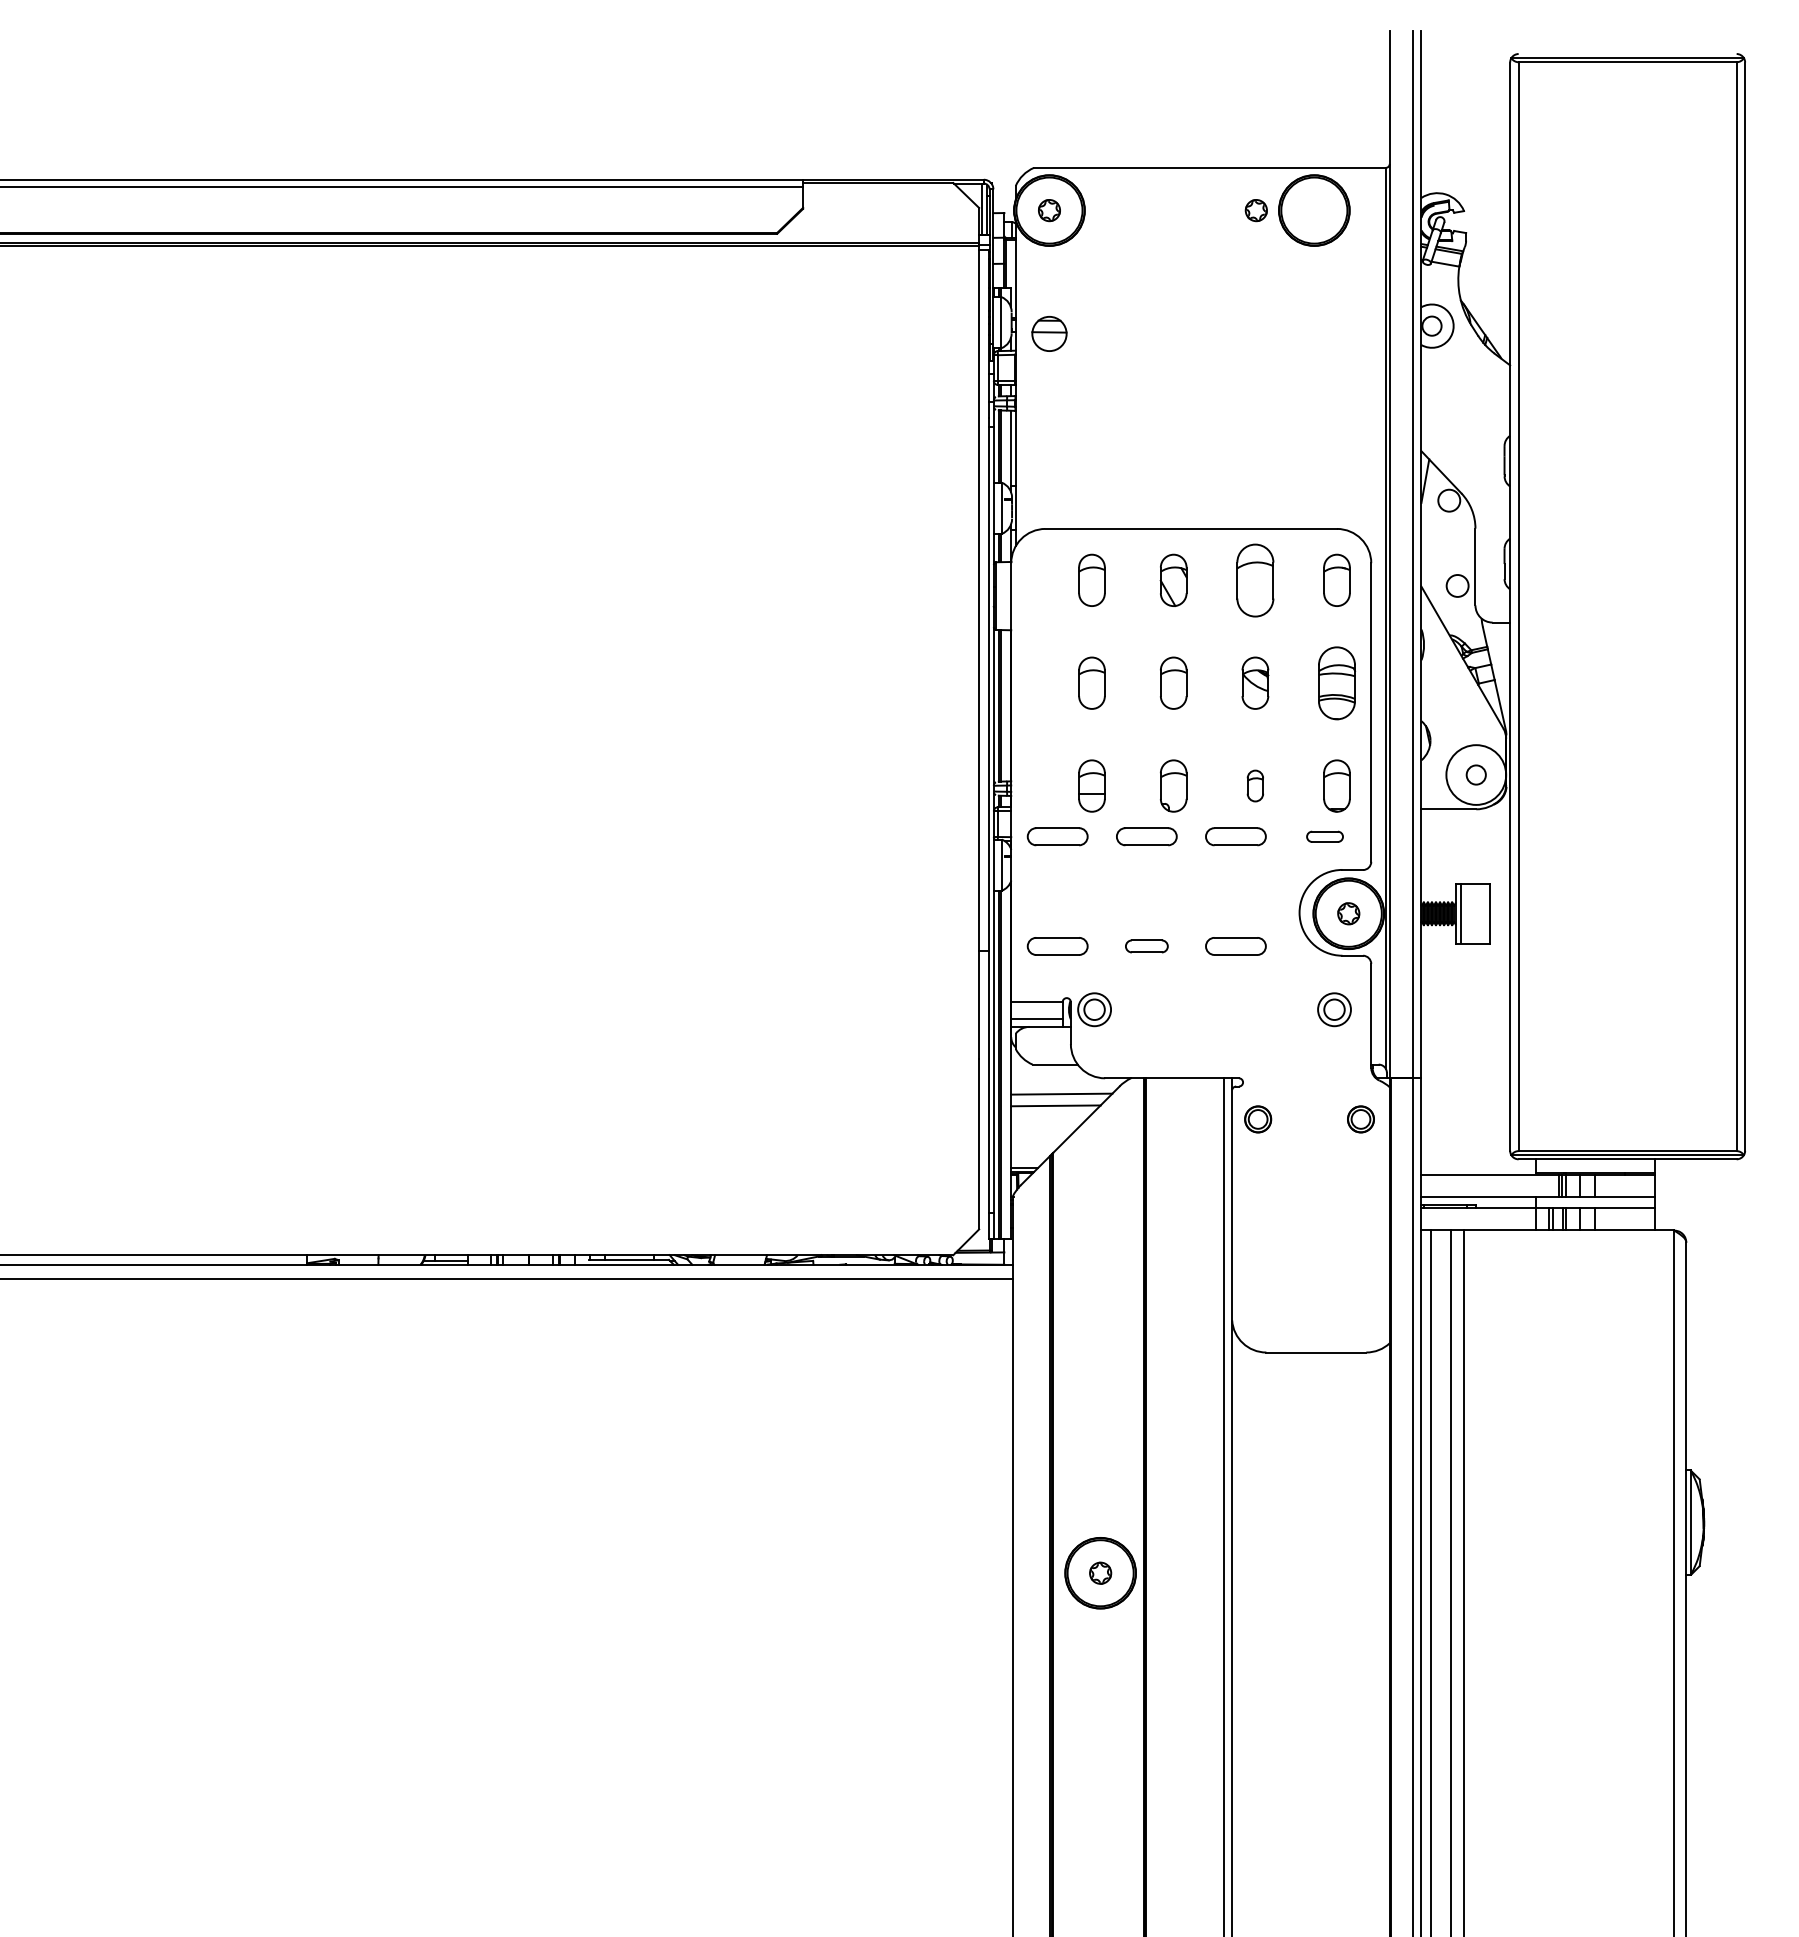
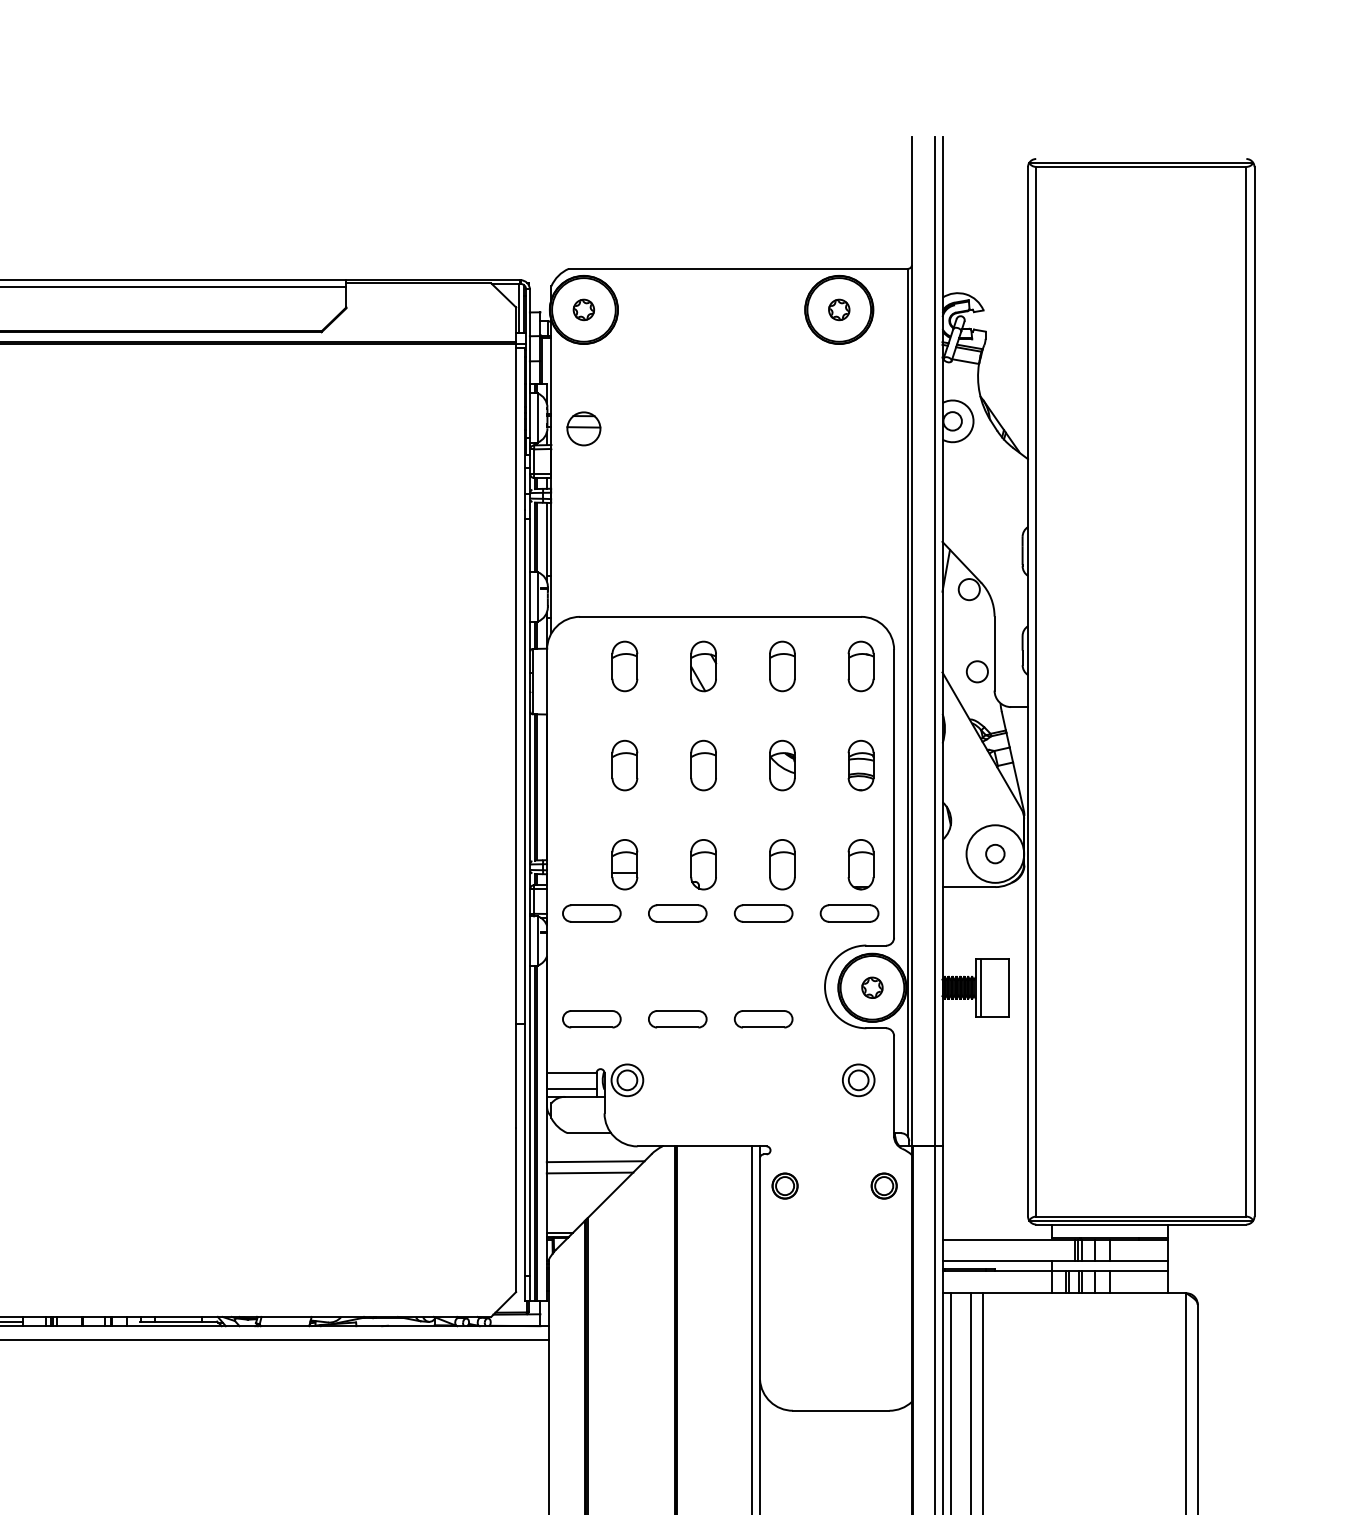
part: (1255, 210) -> (838, 309), moved
part: (1255, 579) -> (782, 665), size x0.71
part: (1336, 682) -> (860, 764), size x0.71
part: (1255, 785) -> (782, 864), size x1.67
part: (1324, 836) -> (849, 913), size x1.67
part: (1146, 946) -> (677, 1019), size x1.43

